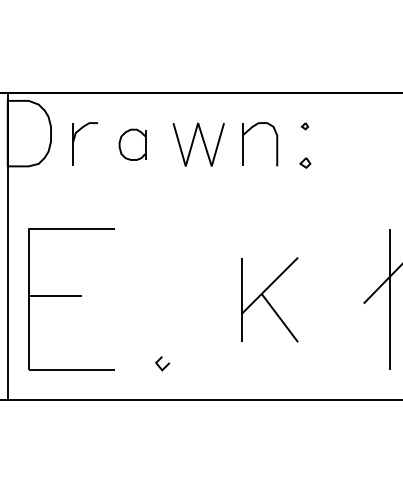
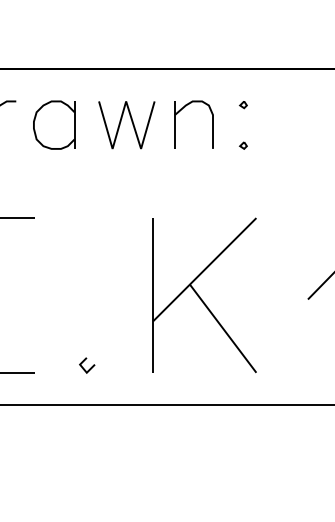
part: (132, 144) -> (54, 124), size x1.43
part: (304, 163) -> (242, 145), size x0.62
part: (269, 299) -> (204, 295), size x1.67

